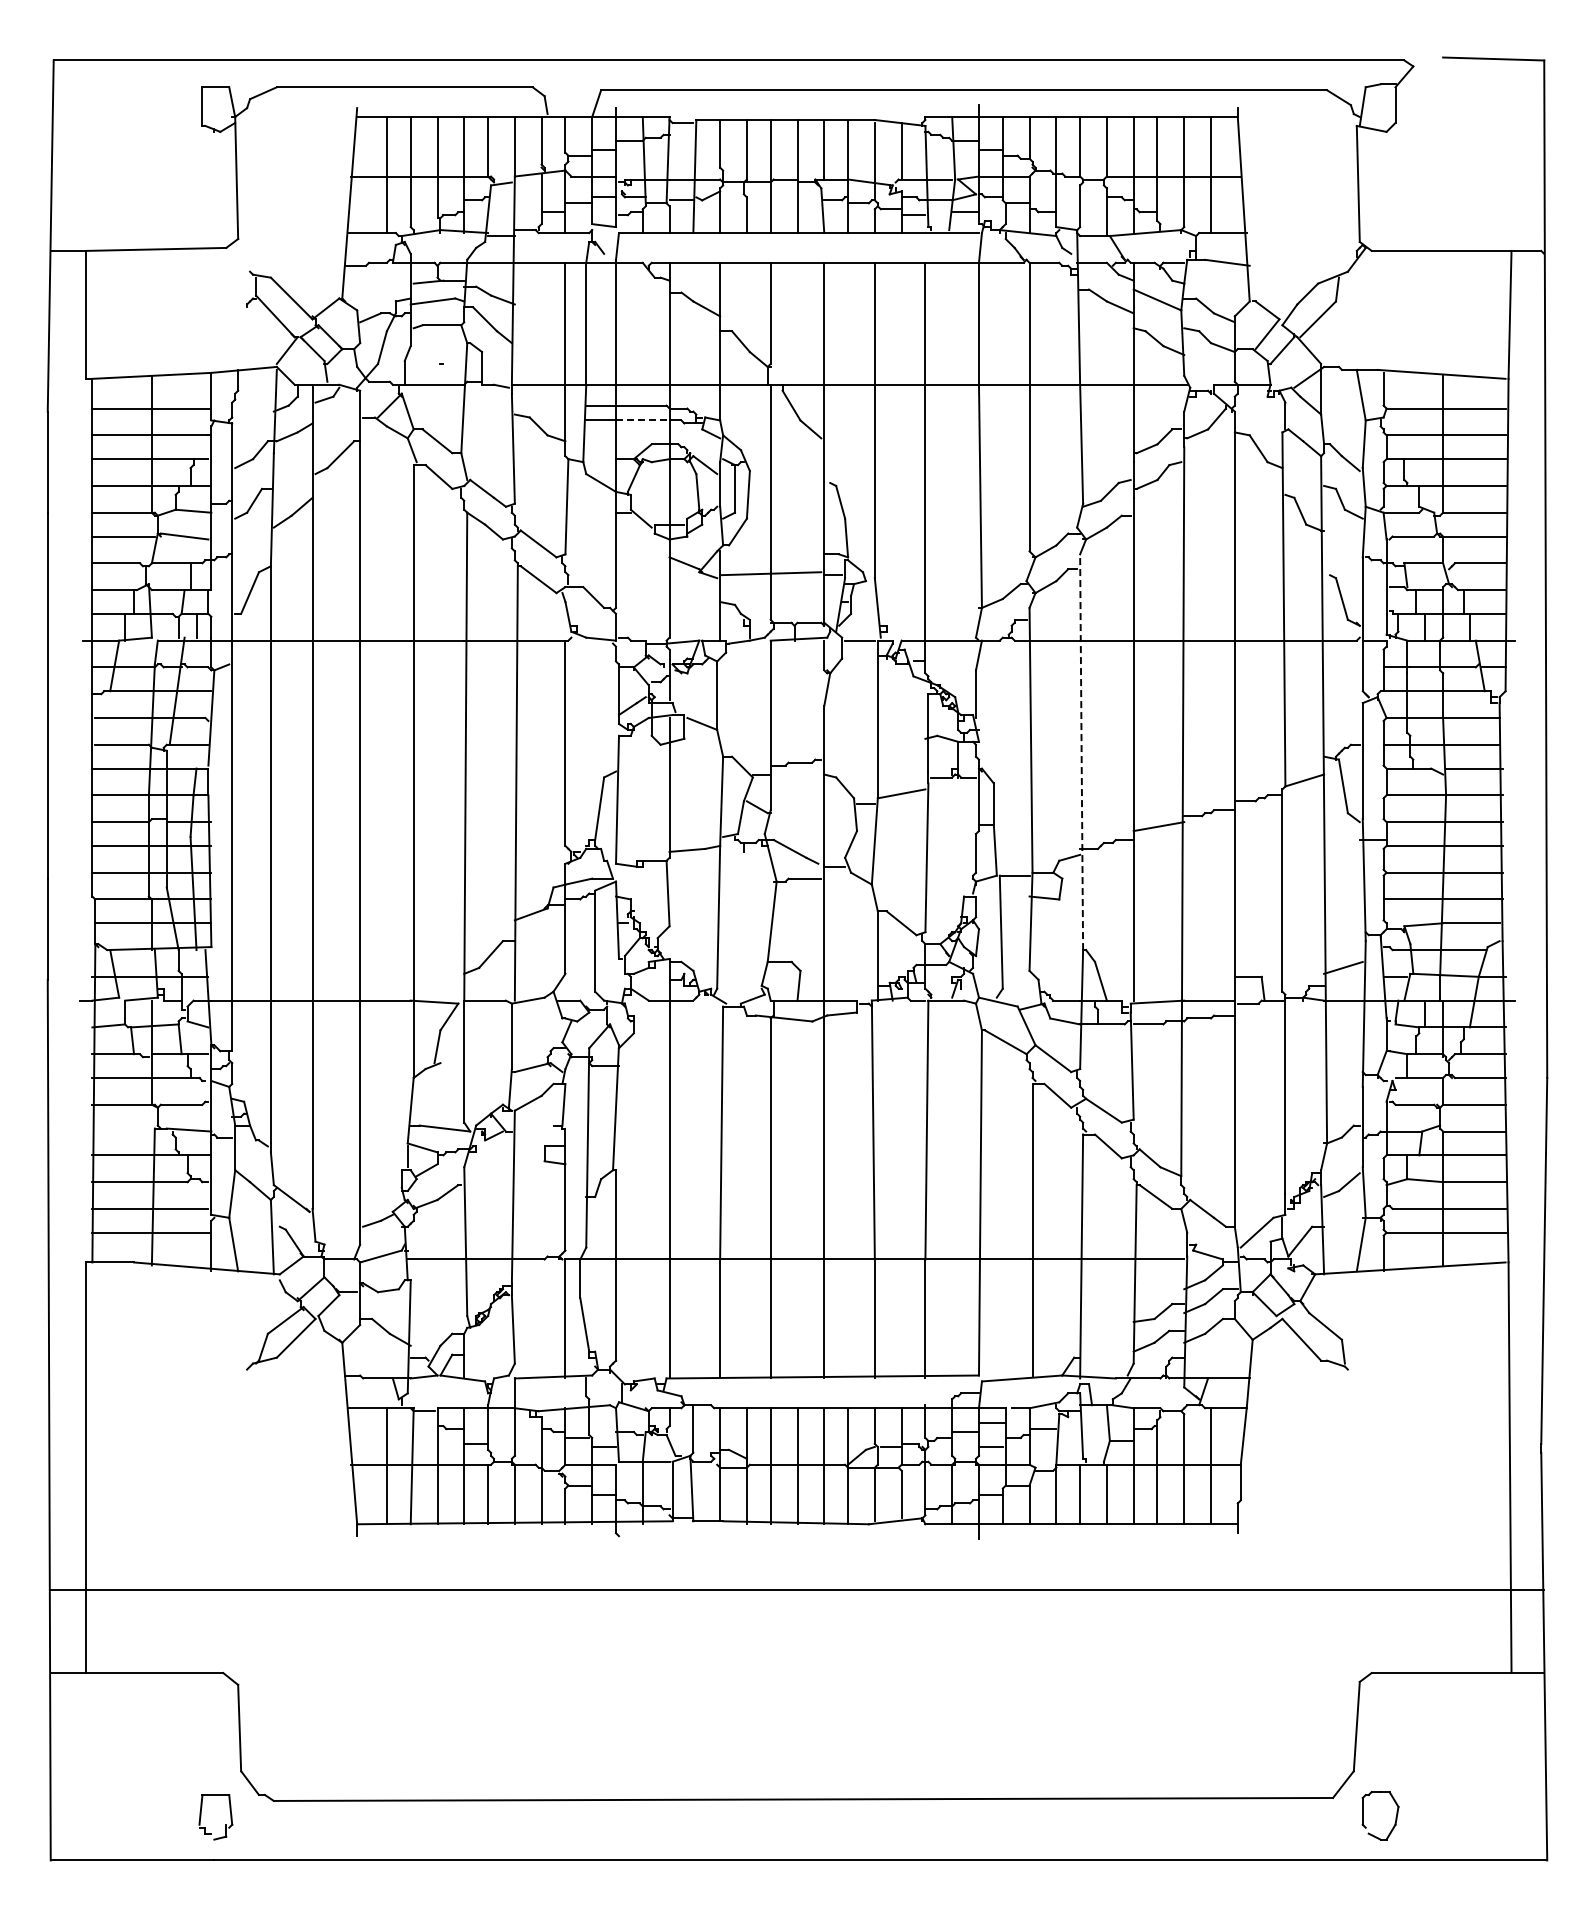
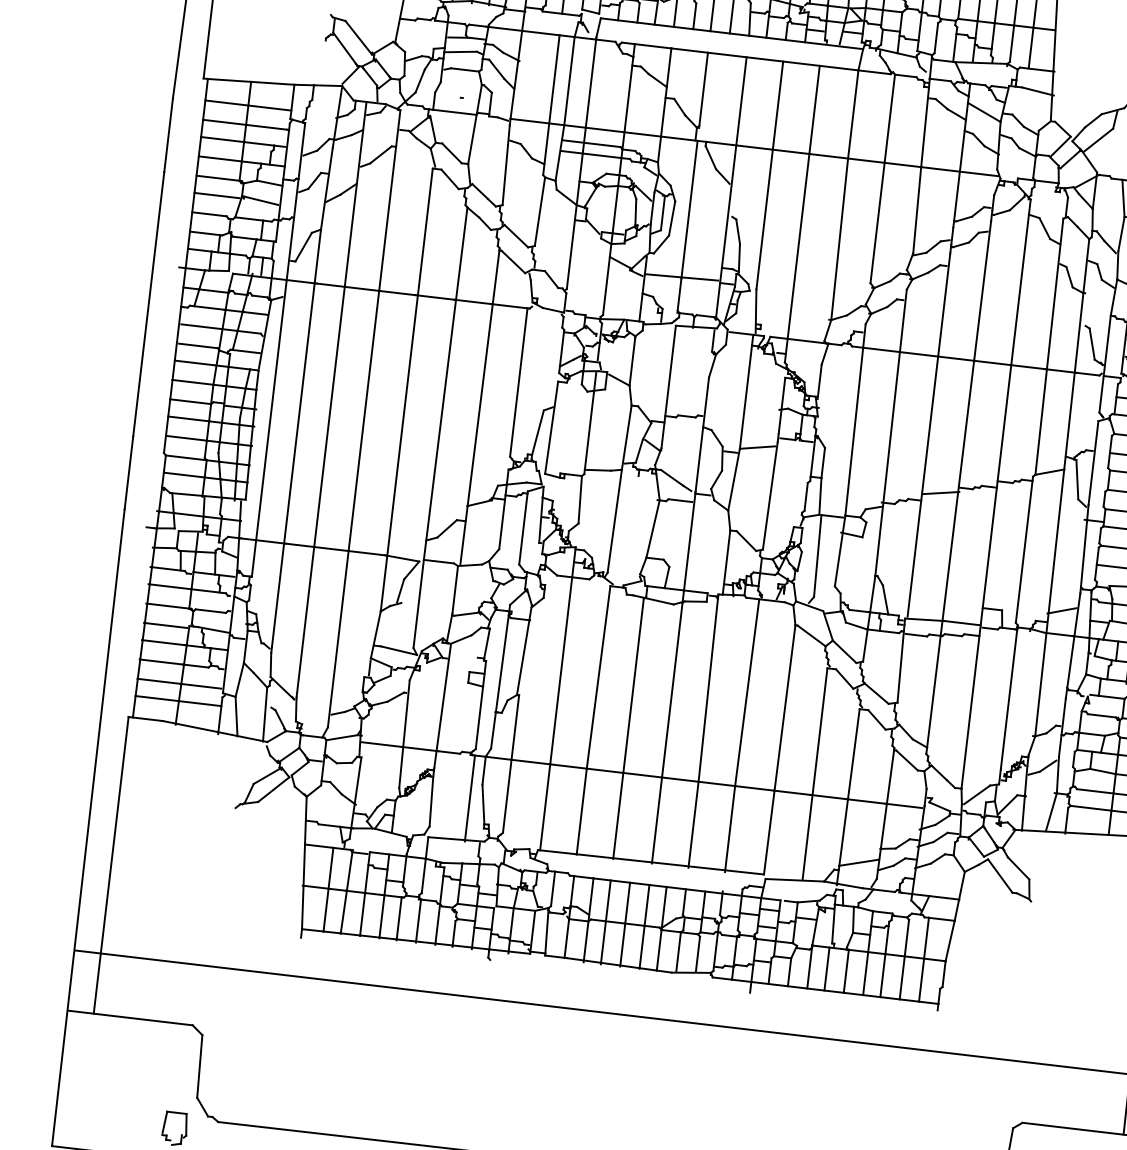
line: (642, 420) -> (601, 155), dashed -> solid
line: (1081, 752) -> (890, 432), dashed -> solid
line: (121, 1131) -> (165, 625), added
line: (1106, 1343) -> (858, 862), added

